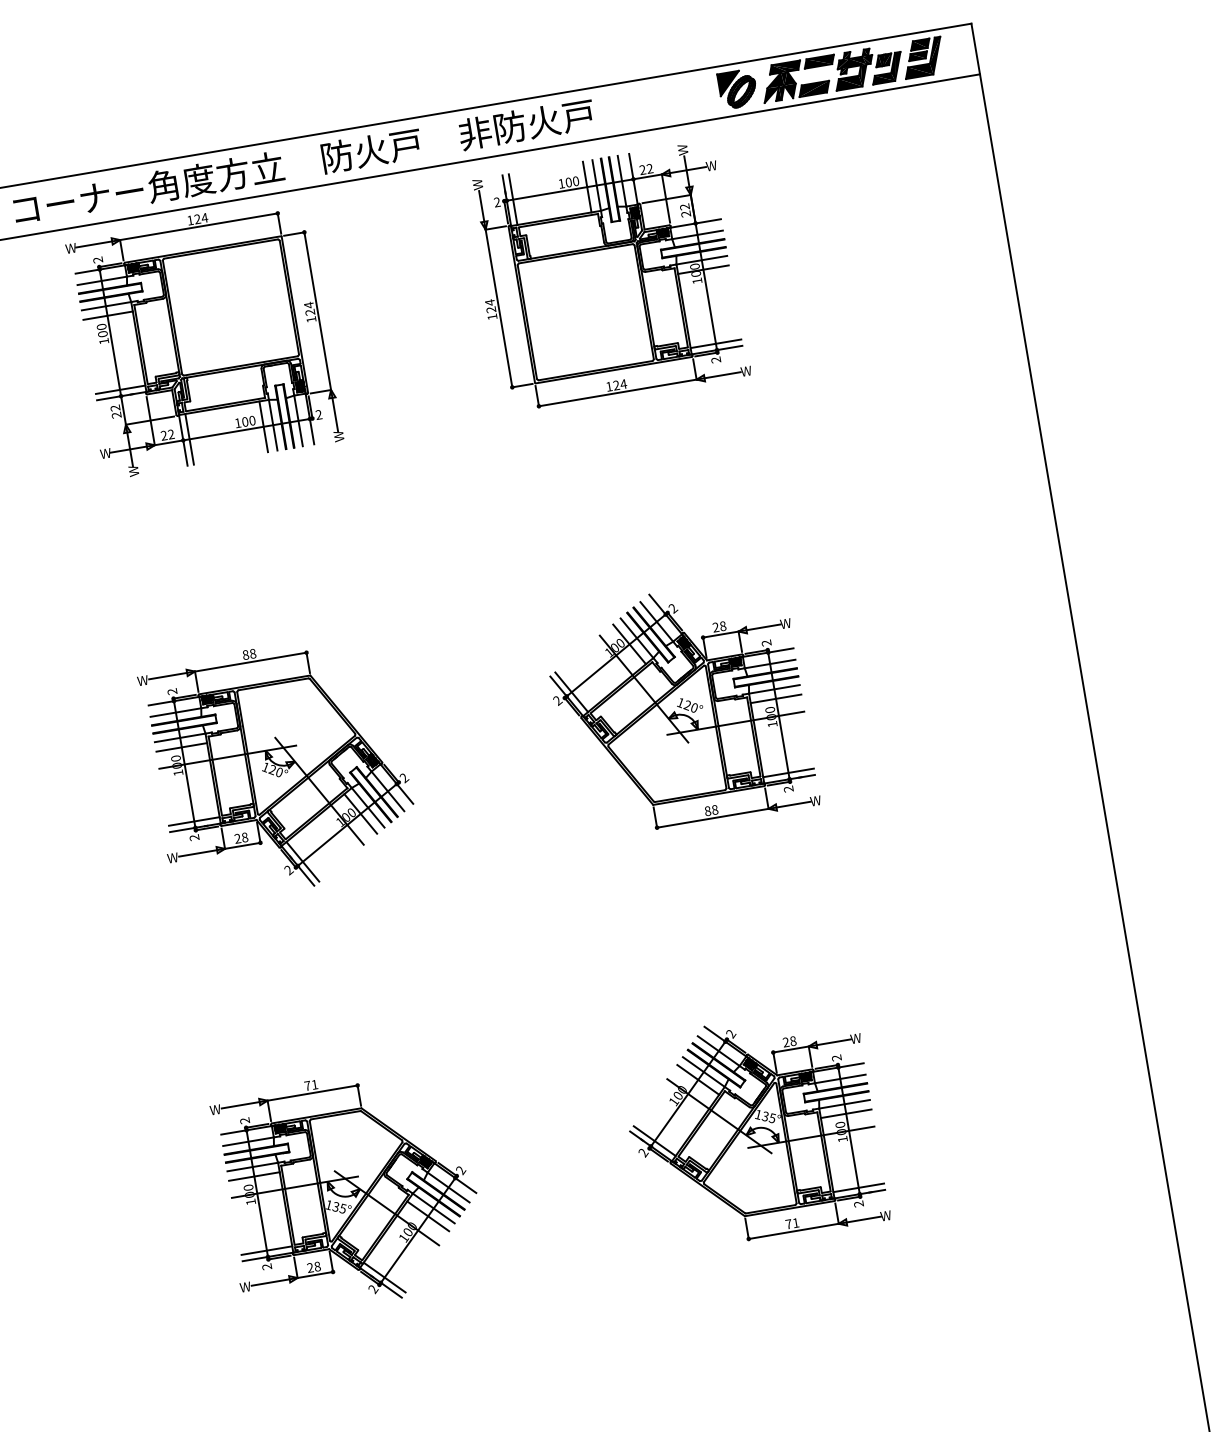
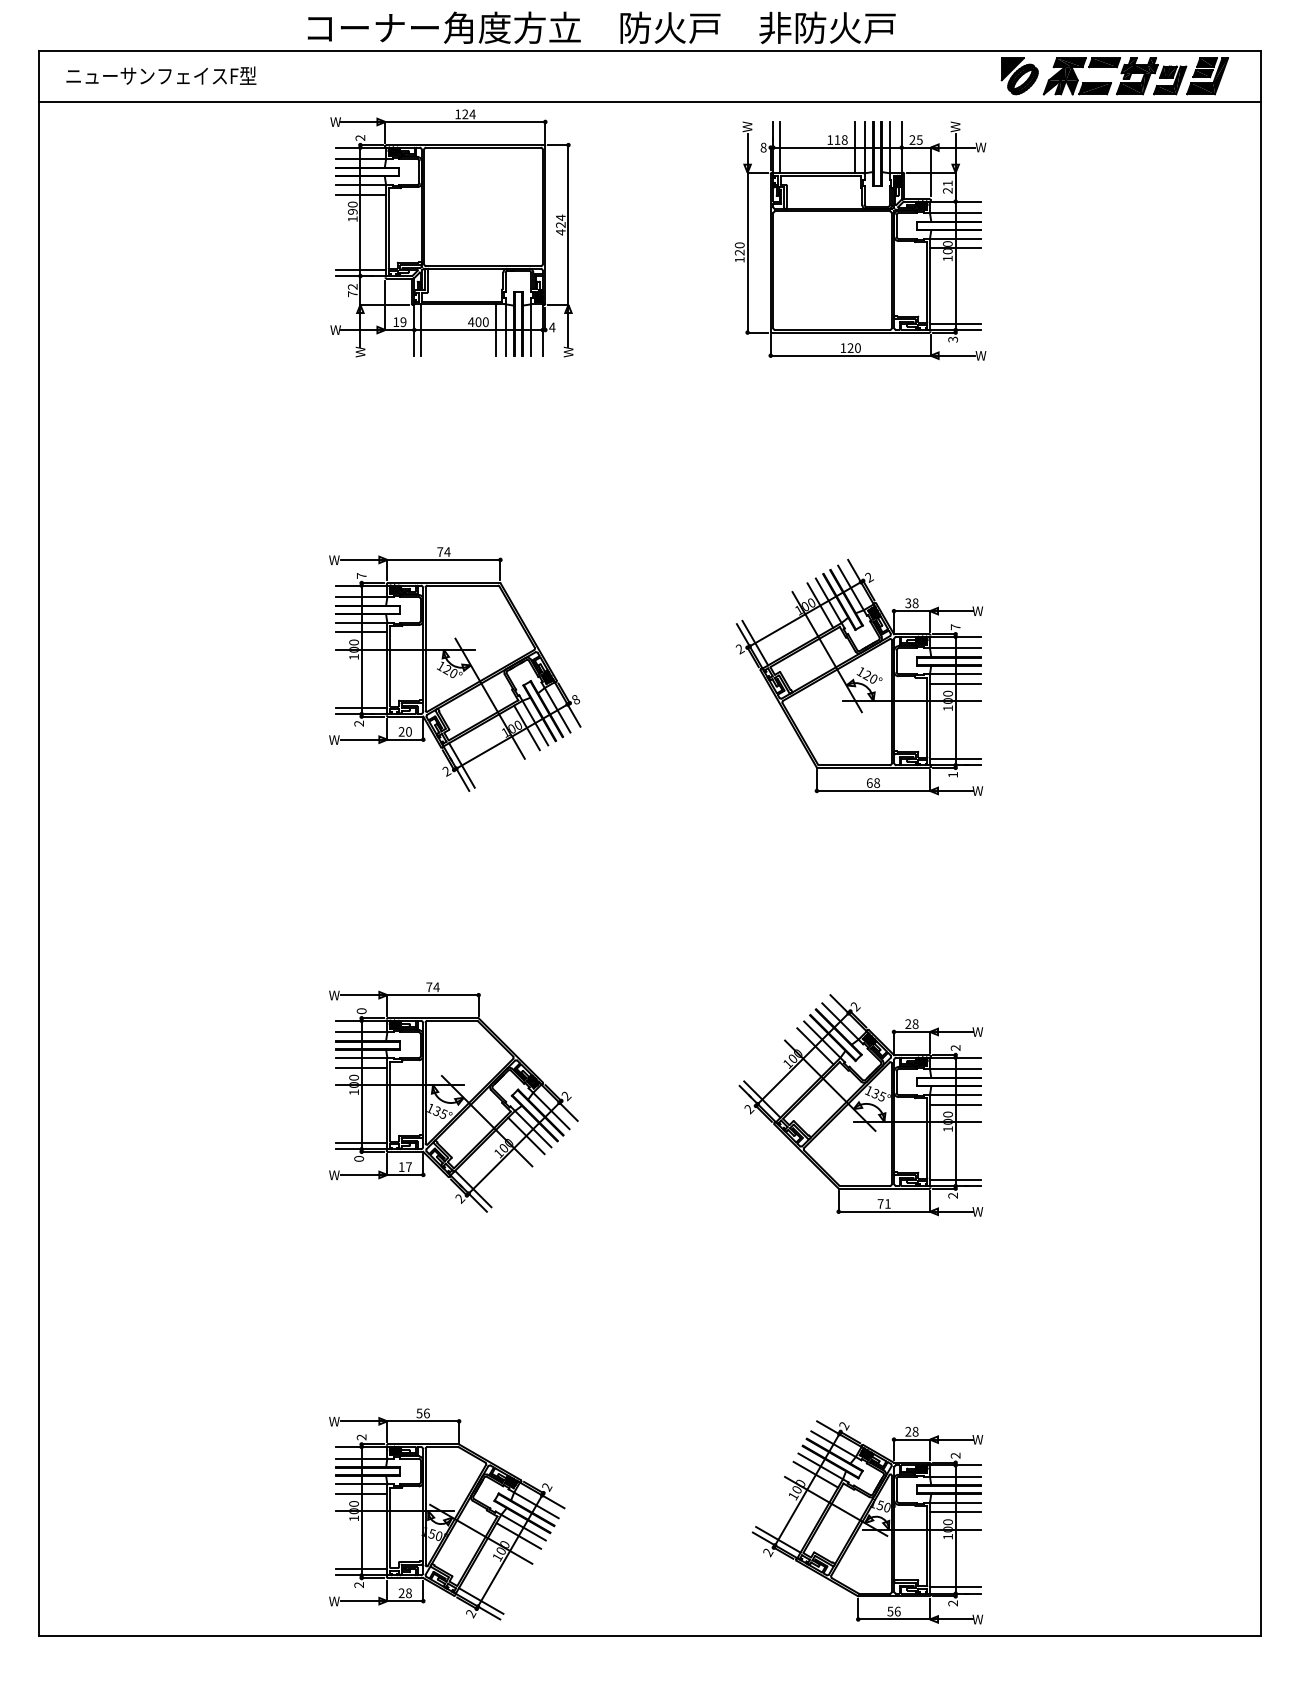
text: (303, 161) -> (601, 27), moved
text: (649, 168) -> (919, 139), 22 -> 25
text: (571, 181) -> (840, 139), 100 -> 118
text: (497, 202) -> (763, 147), 2 -> 8
text: (684, 207) -> (947, 183), 22 -> 21
text: (489, 302) -> (739, 245), 124 -> 120
text: (311, 319) -> (560, 232), 124 -> 424
text: (102, 333) -> (352, 211), 100 -> 190
text: (716, 359) -> (953, 339), 2 -> 3
text: (623, 383) -> (857, 347), 124 -> 120
text: (319, 414) -> (552, 327), 2 -> 4
text: (116, 415) -> (352, 294), 22 -> 72
text: (238, 422) -> (471, 321), 100 -> 400
text: (167, 435) -> (399, 322), 22 -> 19
text: (716, 627) -> (908, 603), 28 -> 38
text: (766, 643) -> (955, 627), 2 -> 7
text: (248, 653) -> (443, 551), 88 -> 74
text: (172, 691) -> (361, 575), 2 -> 7
text: (403, 778) -> (575, 700), 2 -> 8
text: (788, 788) -> (952, 774), 2 -> 1
text: (707, 810) -> (869, 782), 88 -> 68
text: (244, 837) -> (408, 731), 28 -> 20
text: (314, 1084) -> (436, 987), 71 -> 74
text: (244, 1121) -> (361, 1011), 2 -> 0
text: (267, 1266) -> (359, 1158), 2 -> 0
text: (313, 1266) -> (404, 1166), 28 -> 17

